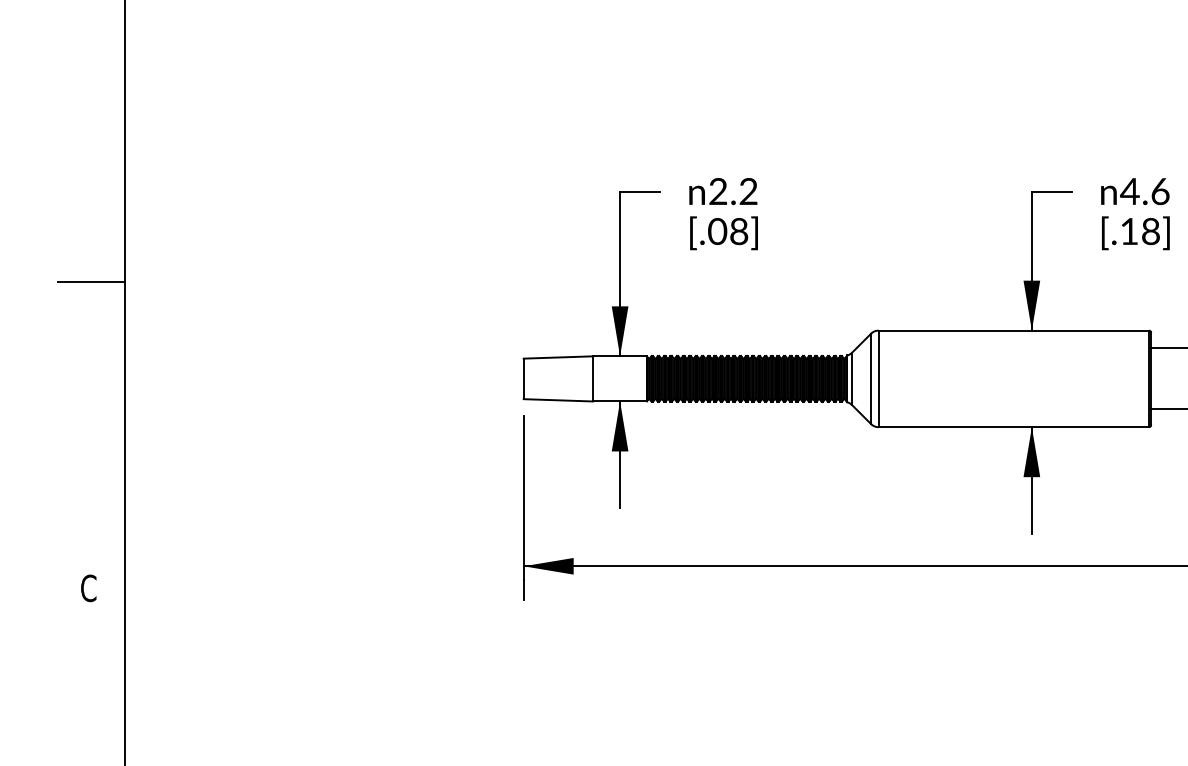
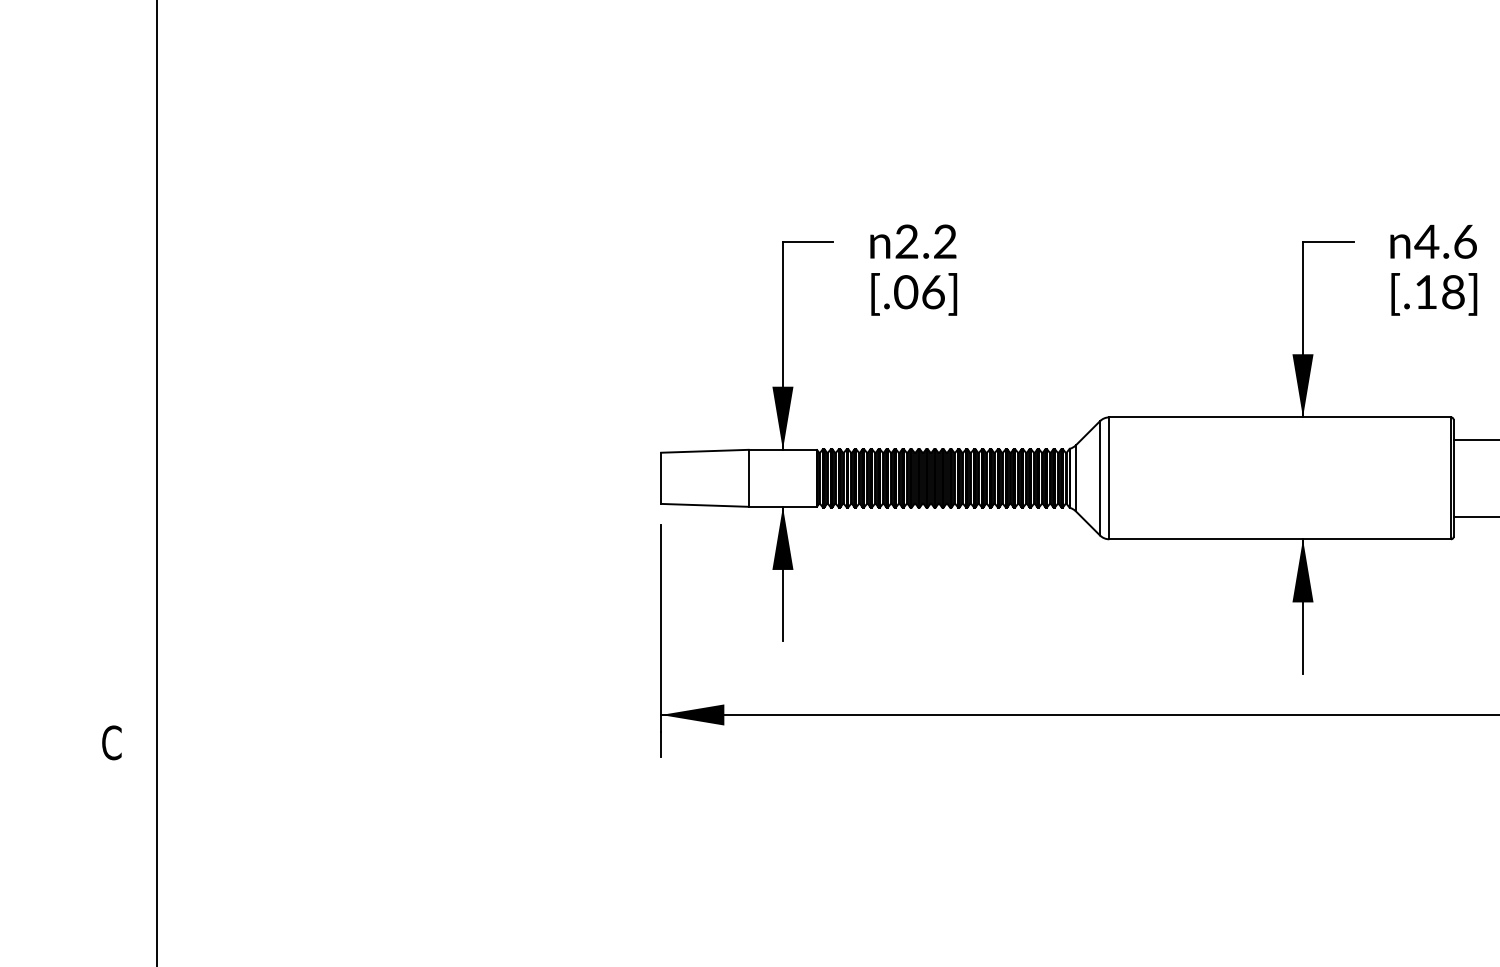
text: (739, 230) -> (933, 291), [.08] -> [.06]
line: (91, 281) -> (115, 355), removed

